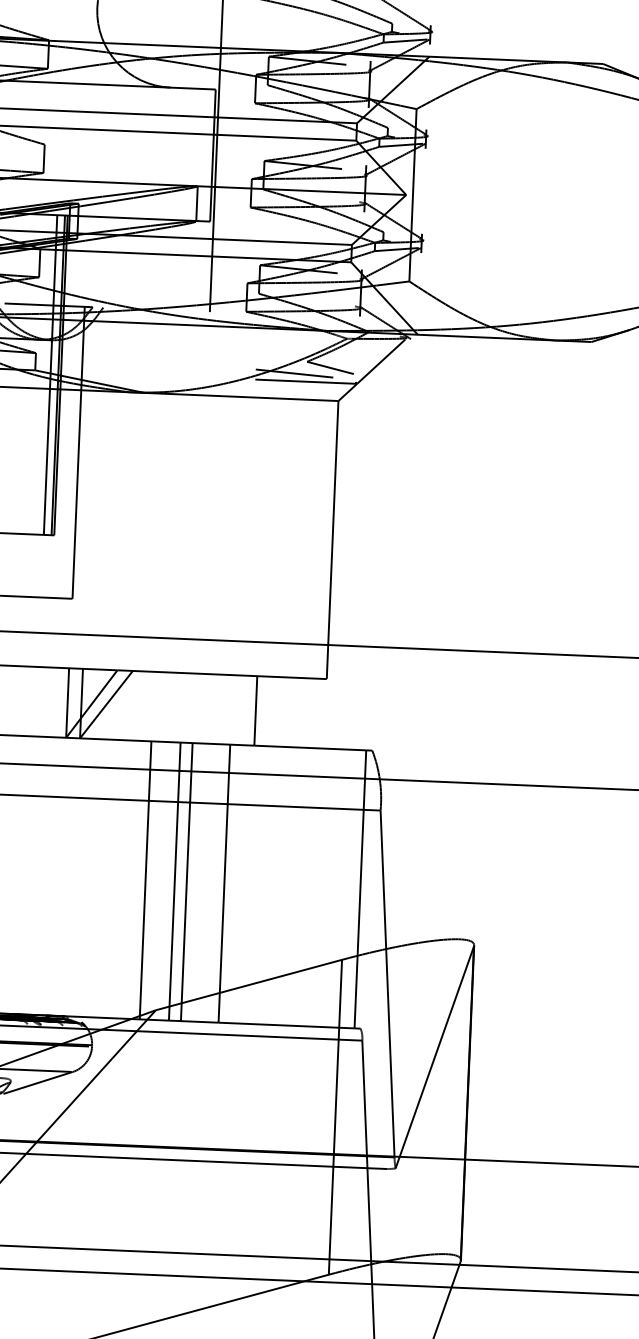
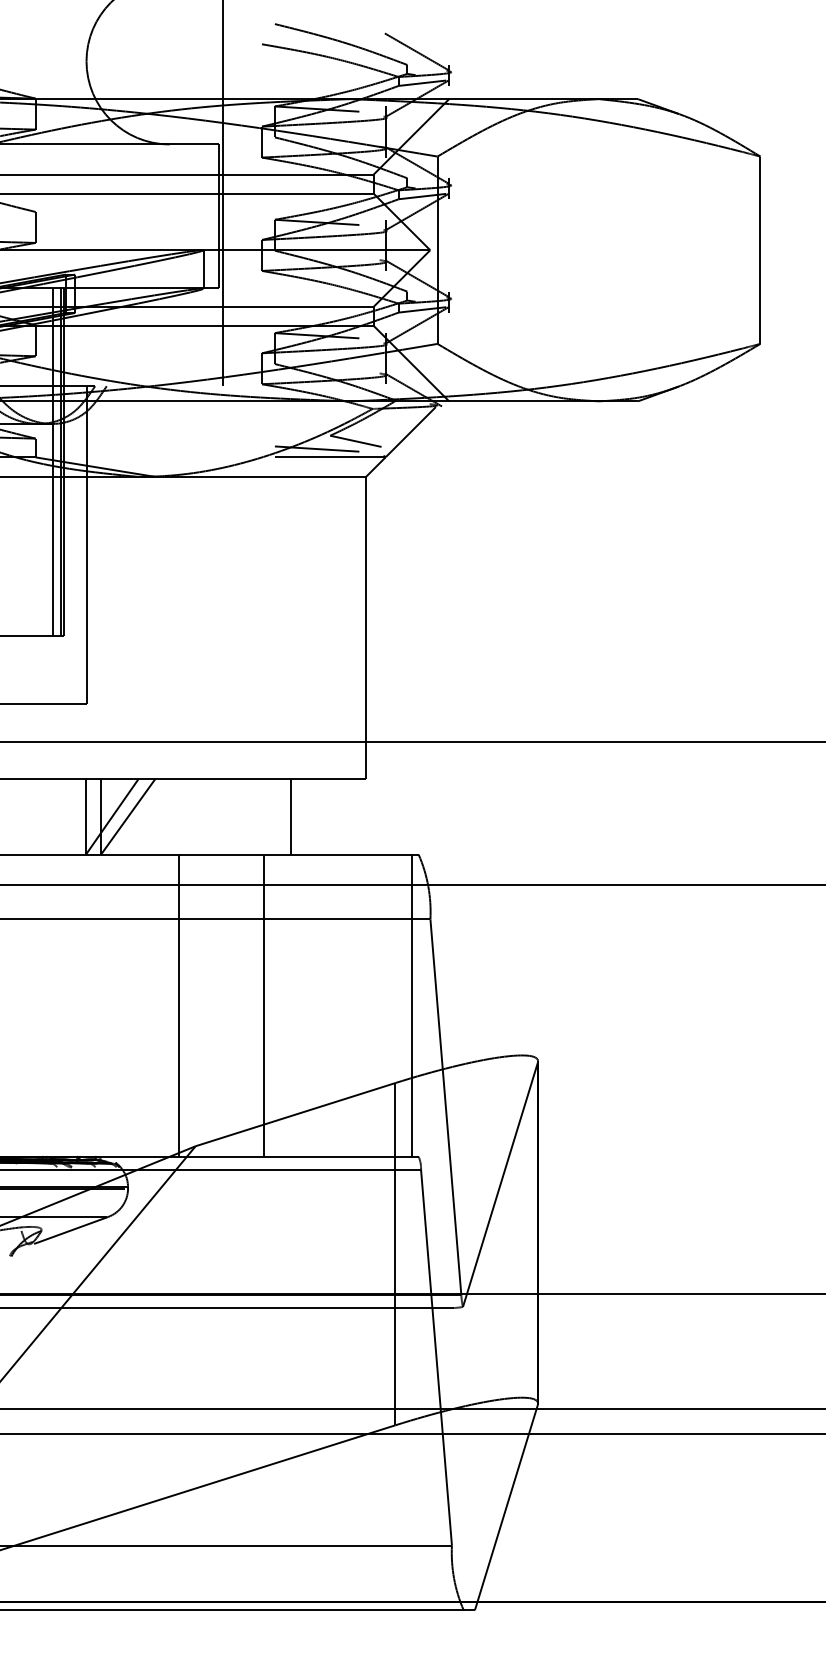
line: (174, 881) -> (210, 1005), removed
line: (186, 881) -> (223, 1005), removed

